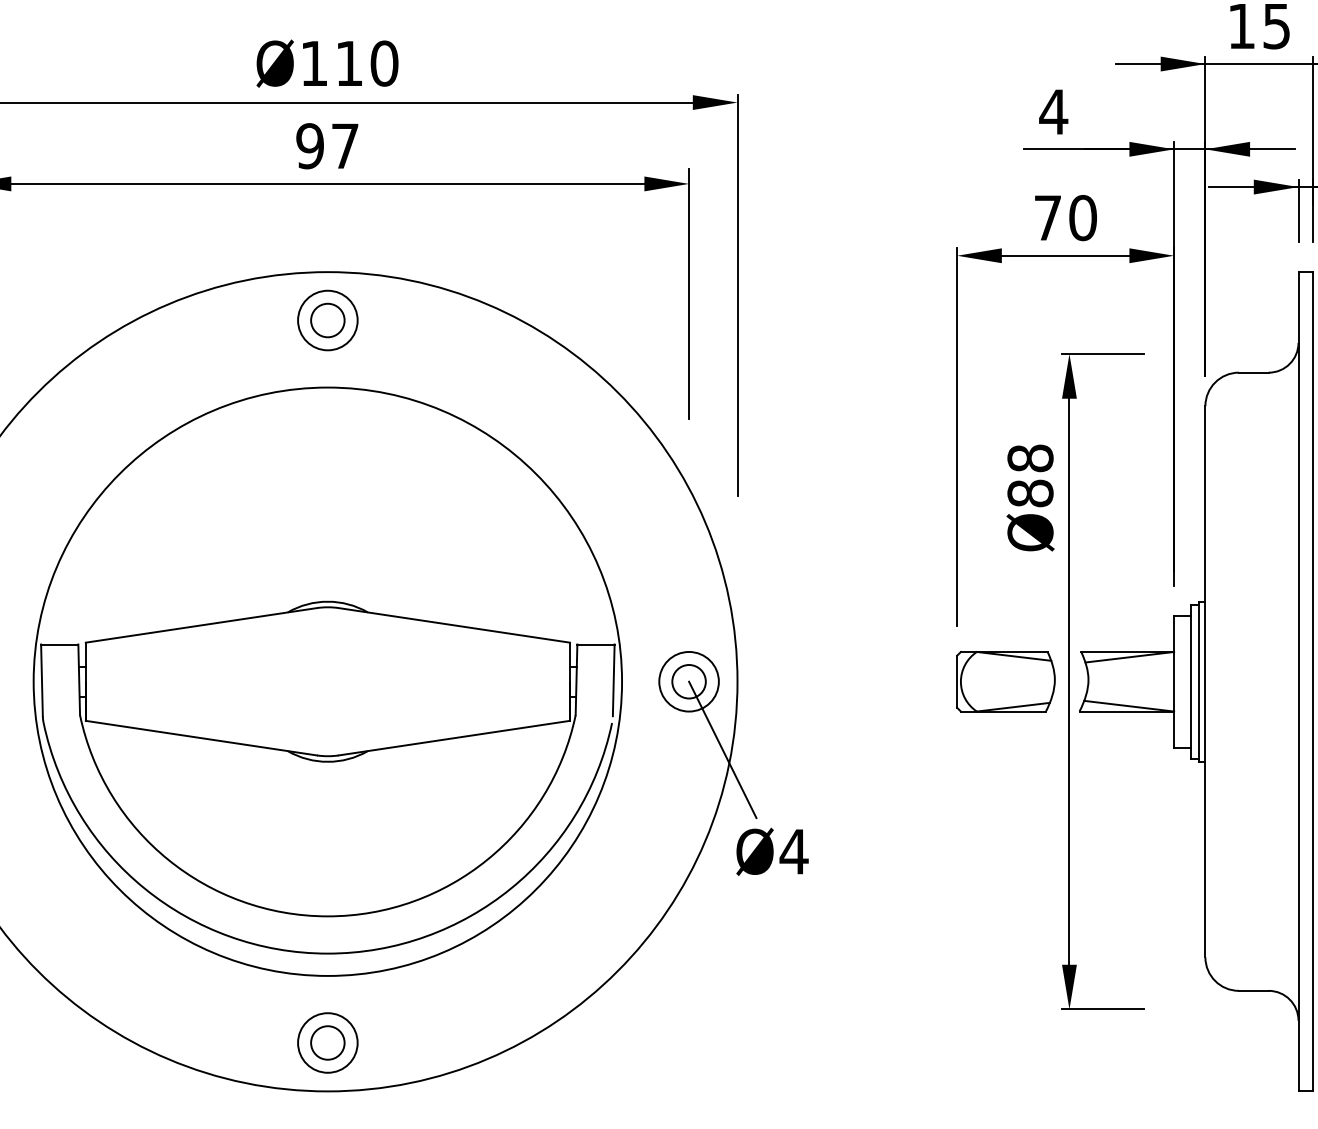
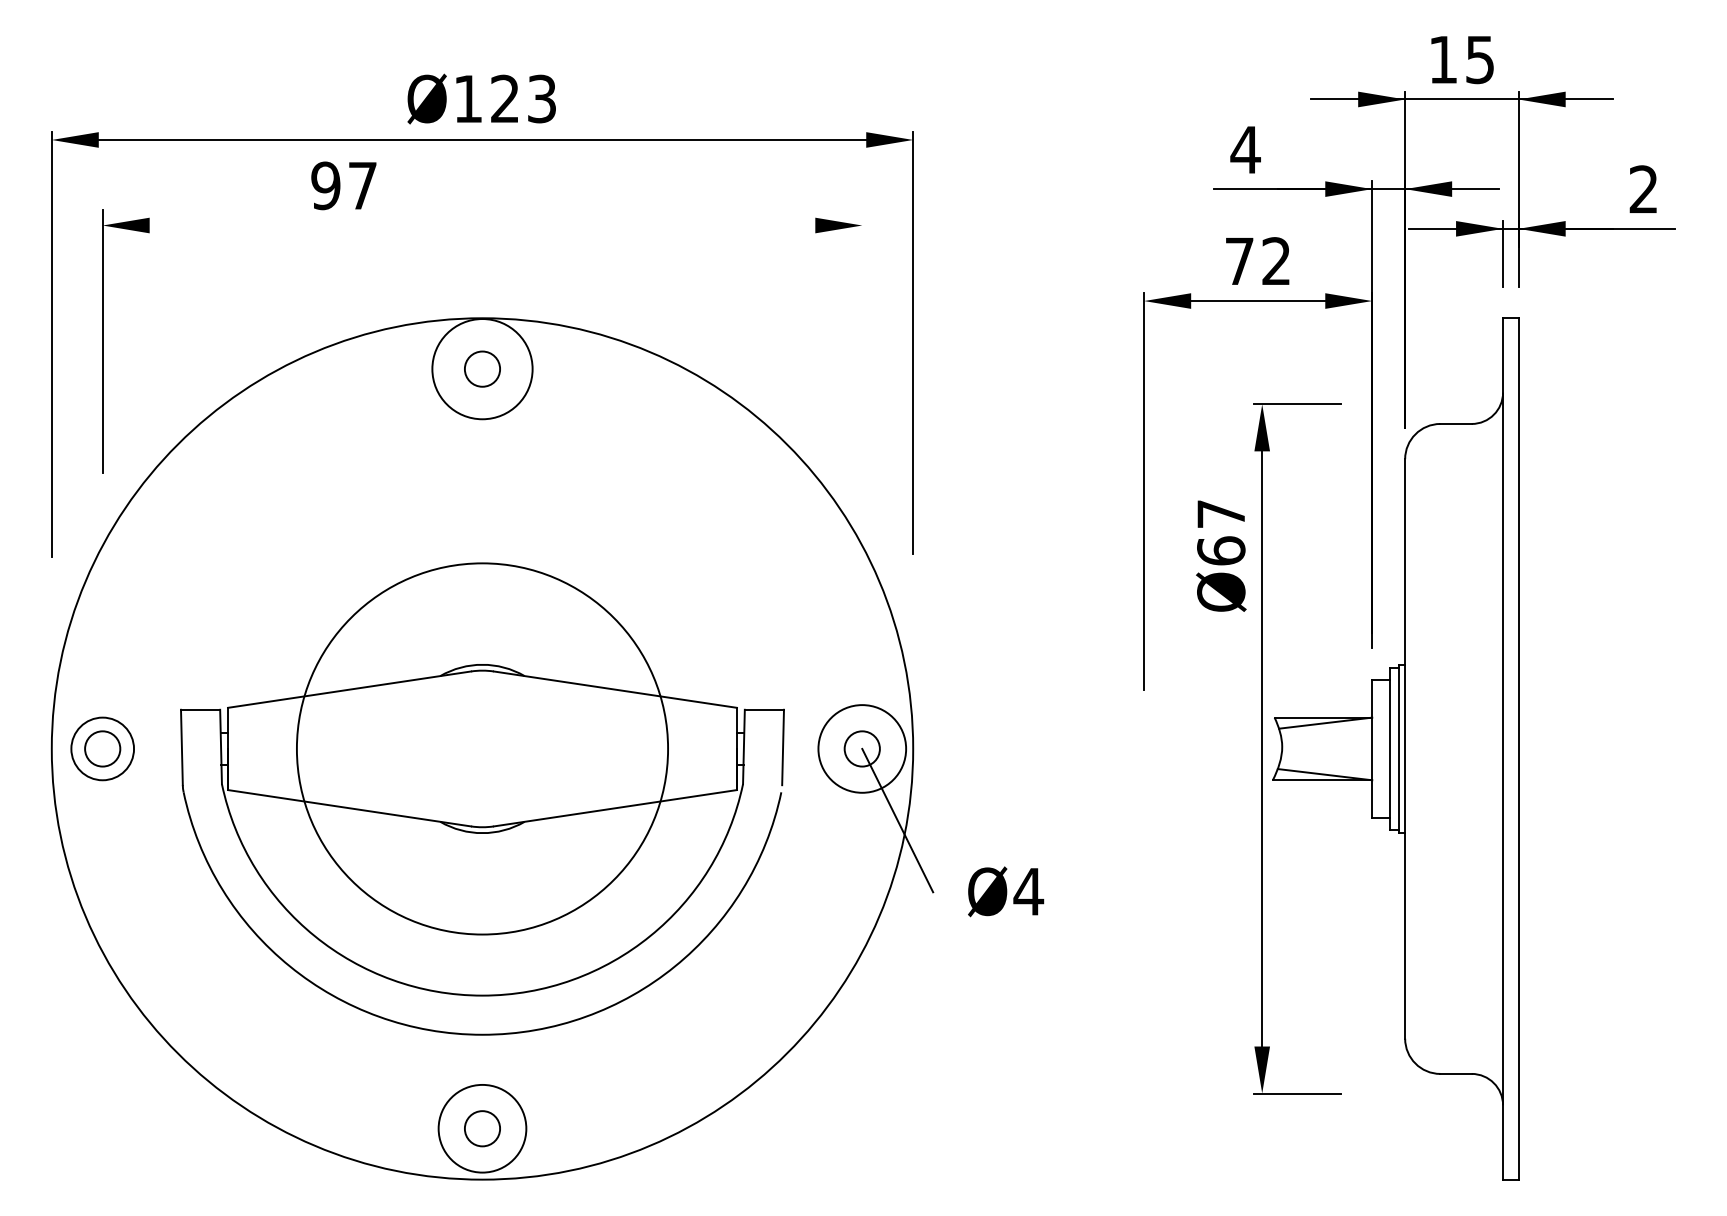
text: (366, 63) -> (523, 98), Ø110 -> Ø123
text: (326, 145) -> (343, 185), moved
line: (327, 183) -> (482, 225), removed
text: (1083, 218) -> (1276, 261), 70 -> 72
line: (689, 293) -> (862, 340), removed
circle: (327, 319) -> (482, 368), size x1.6
text: (1030, 475) -> (1221, 532), Ø88 -> Ø67
circle: (327, 681) -> (482, 748), size x0.6
circle: (688, 681) -> (861, 748), size x1.4
part: (1005, 681) -> (1195, 748), removed
text: (772, 851) -> (1006, 891), moved
circle: (327, 1042) -> (482, 1128), size x1.4

